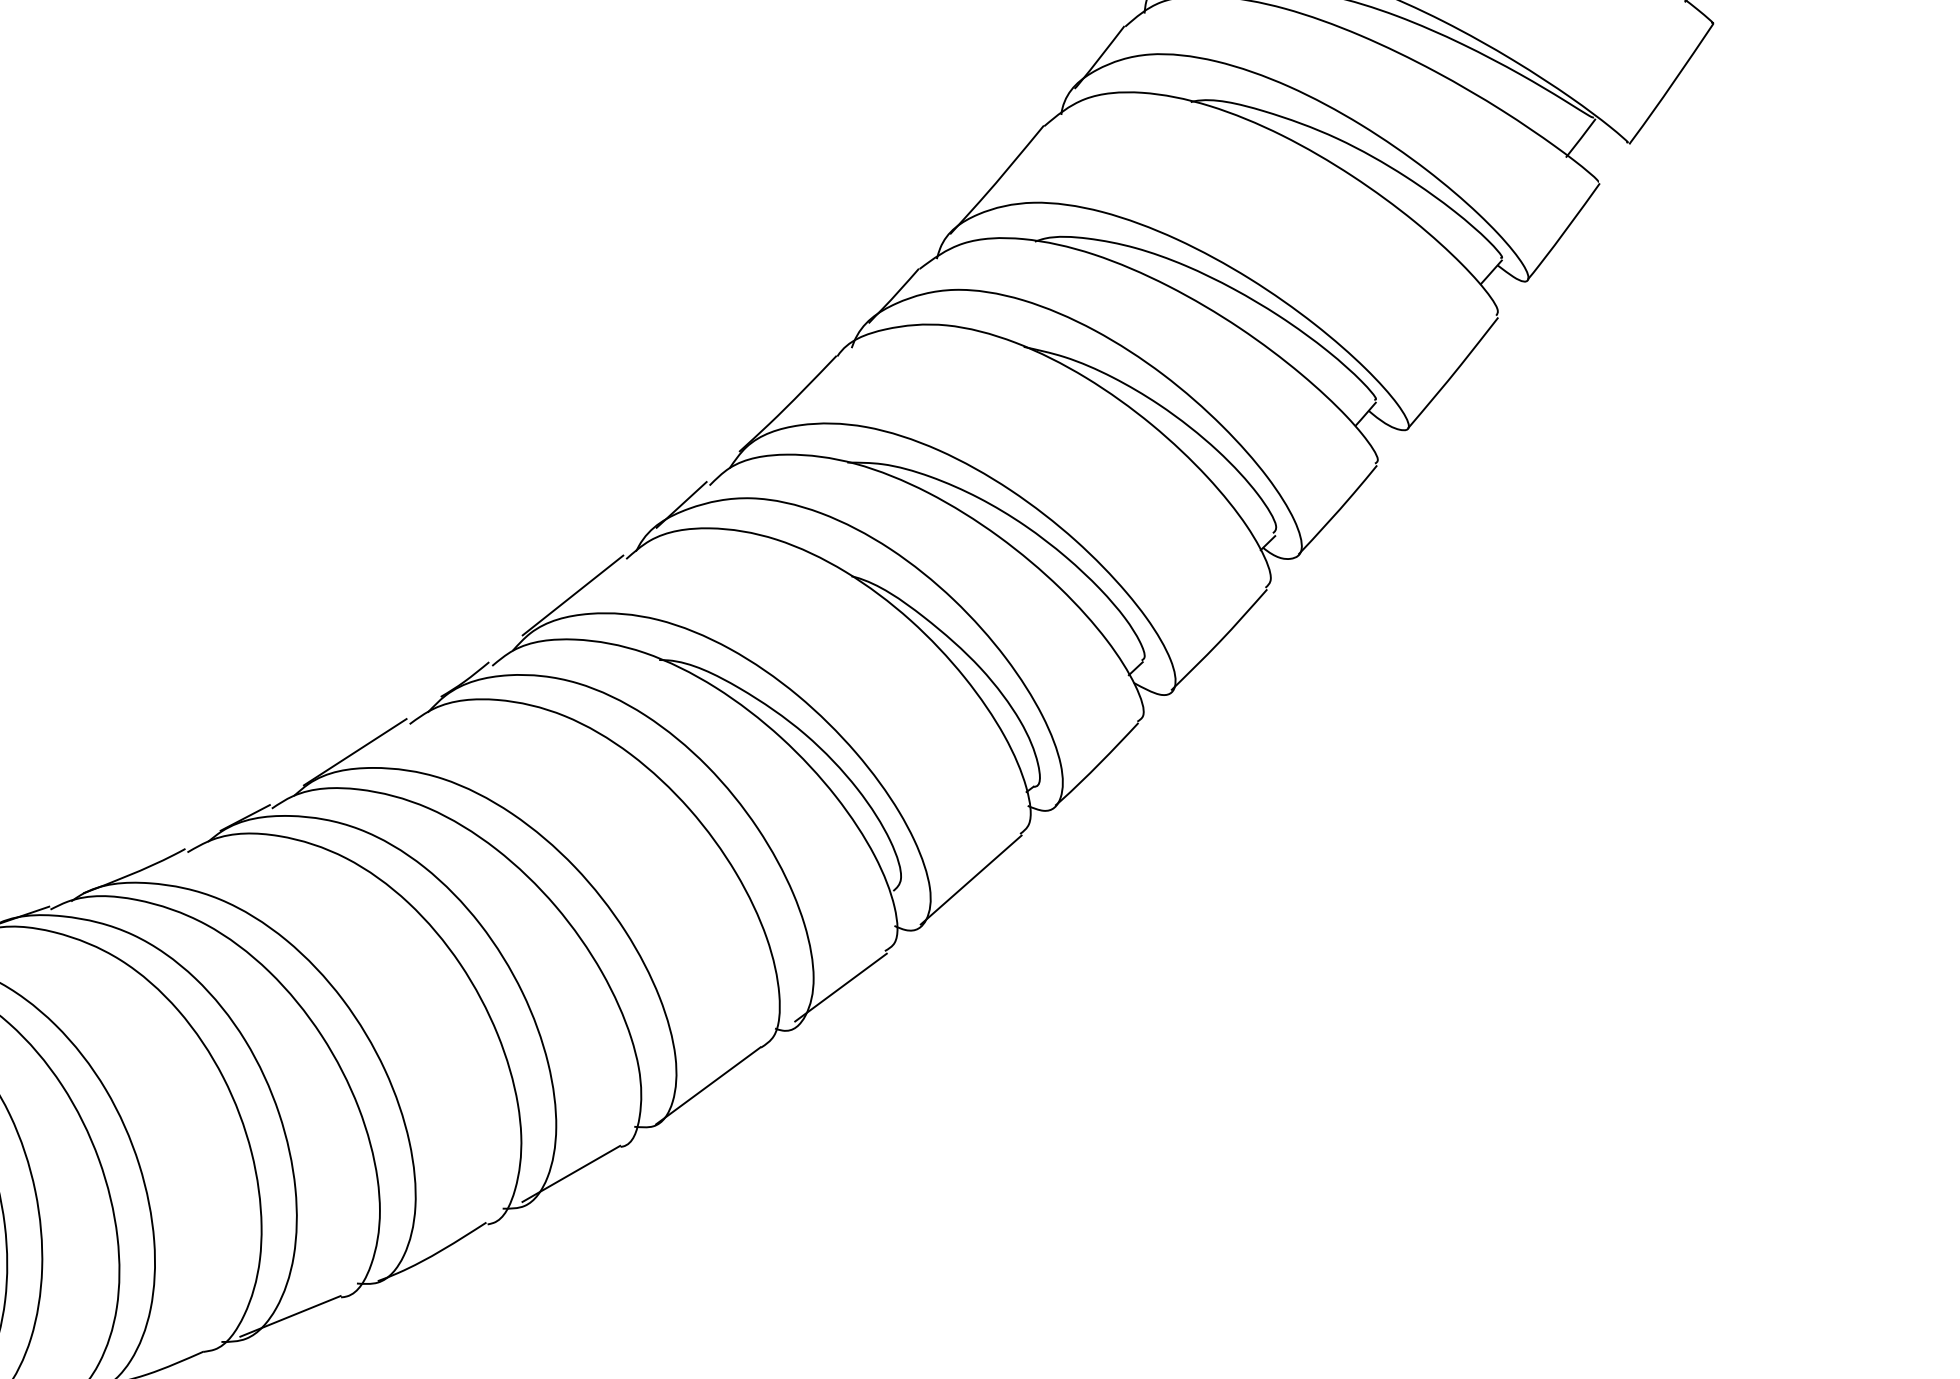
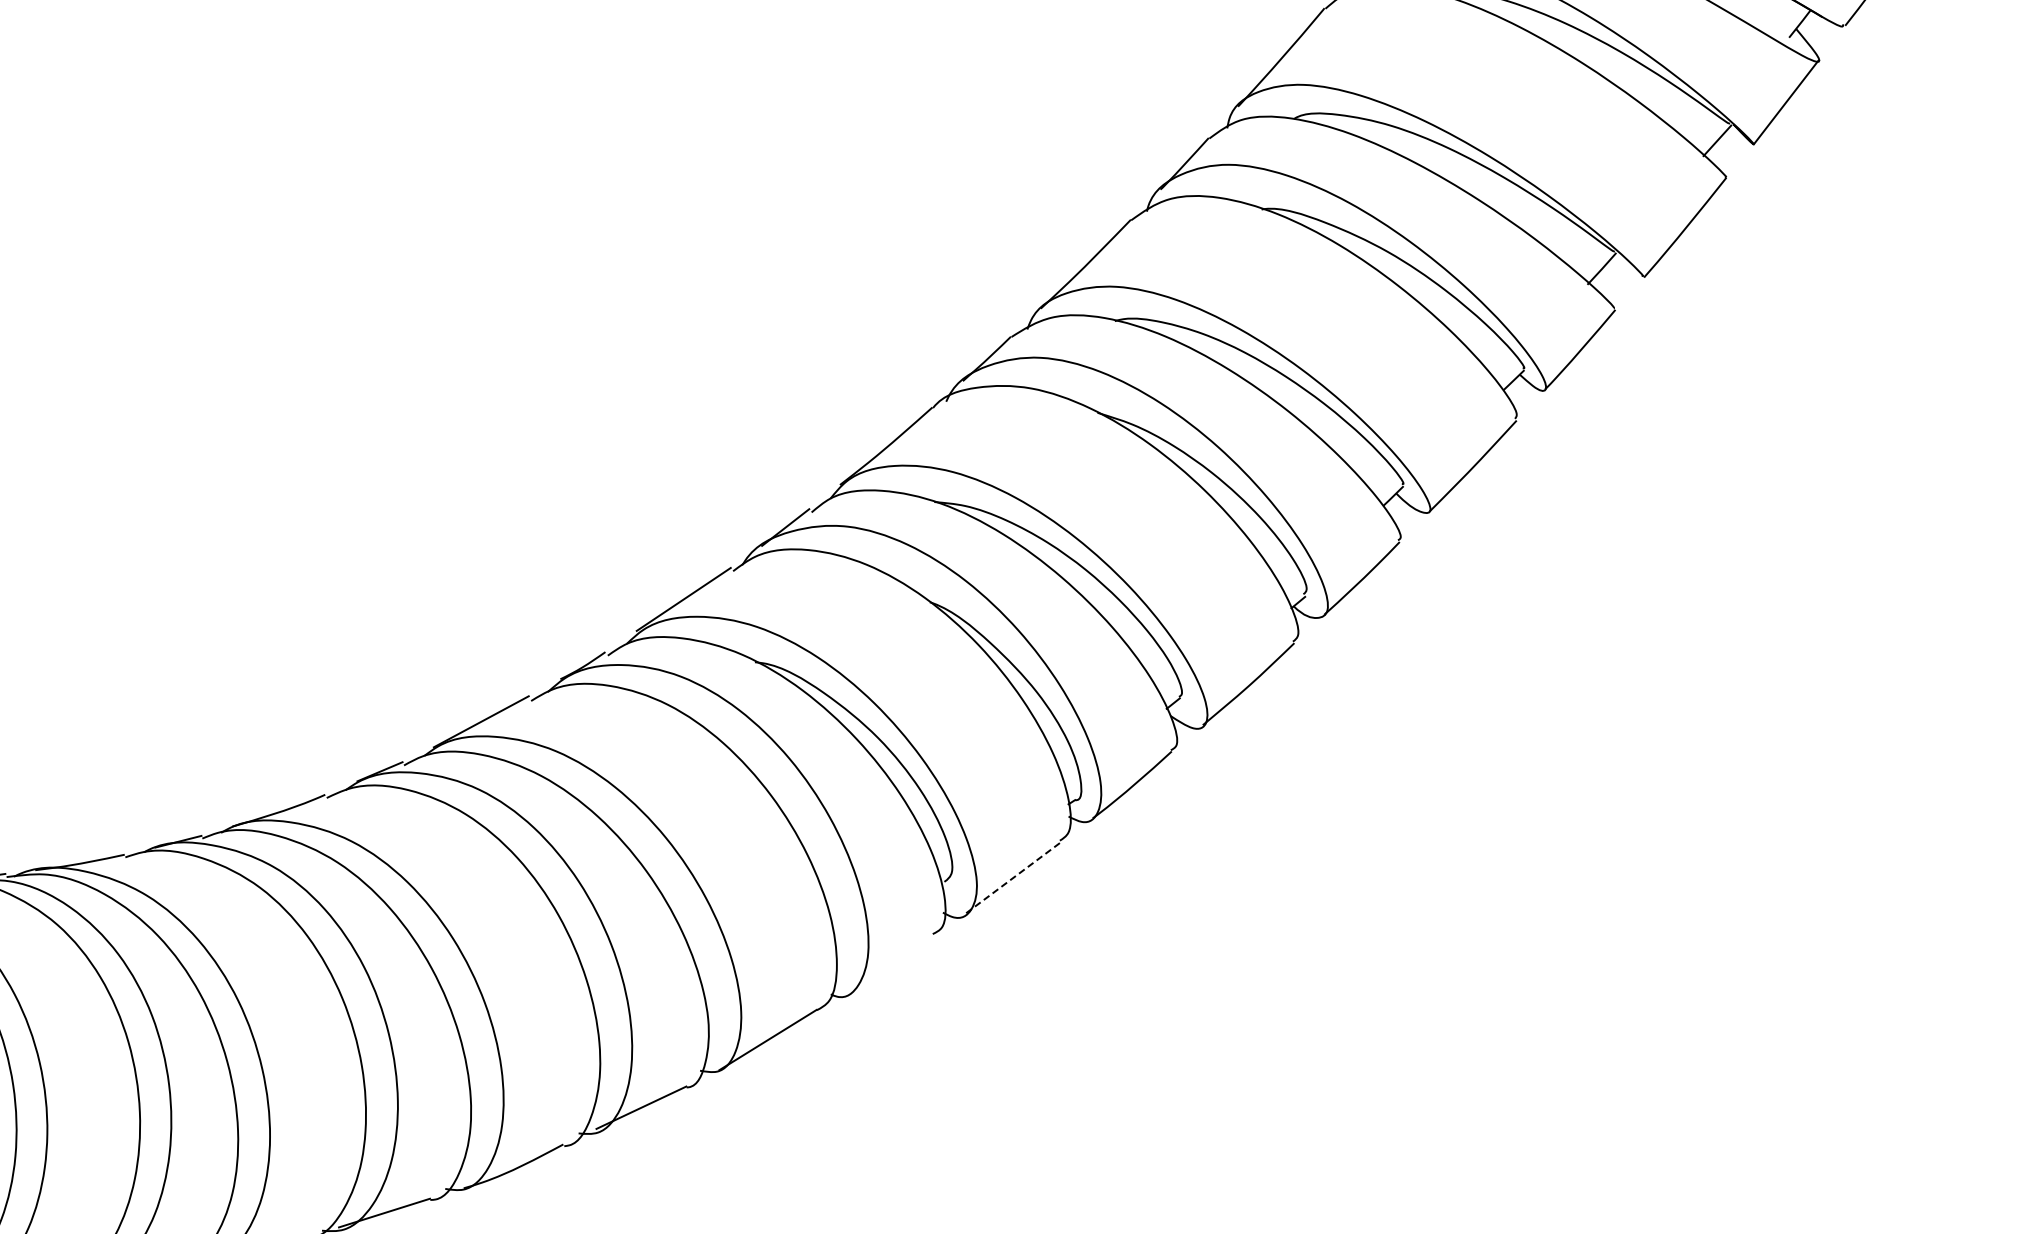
line: (972, 879) -> (1014, 877), solid -> dashed
line: (840, 987) -> (891, 962), removed

